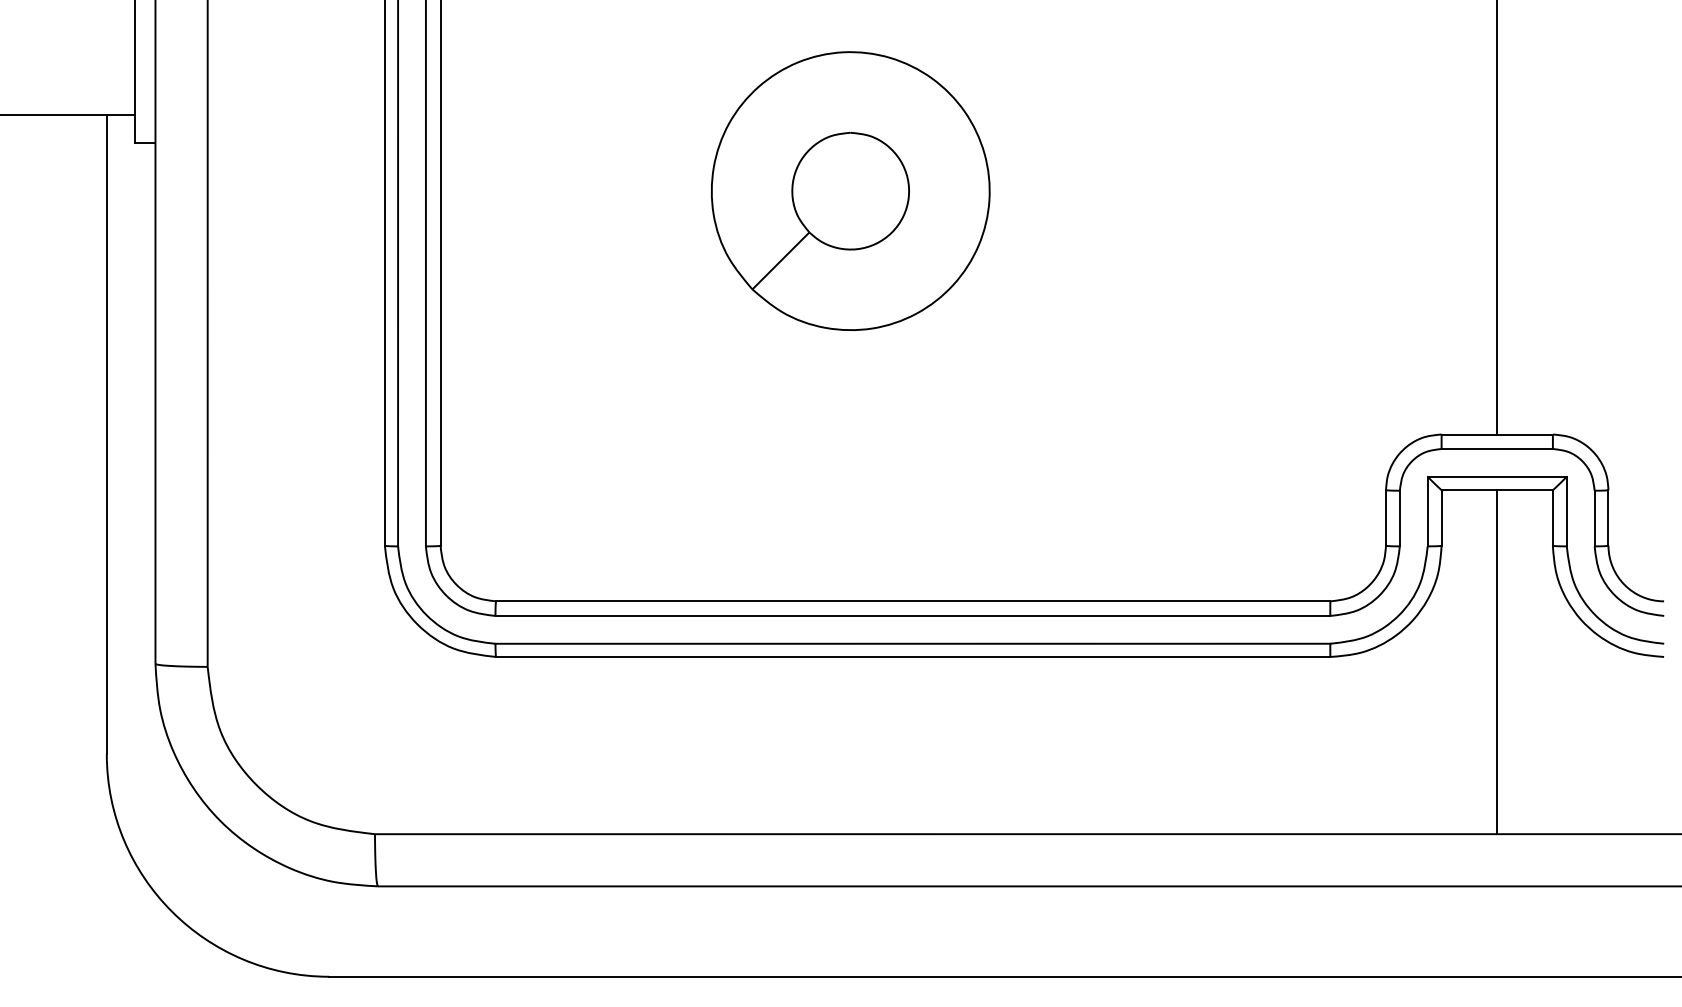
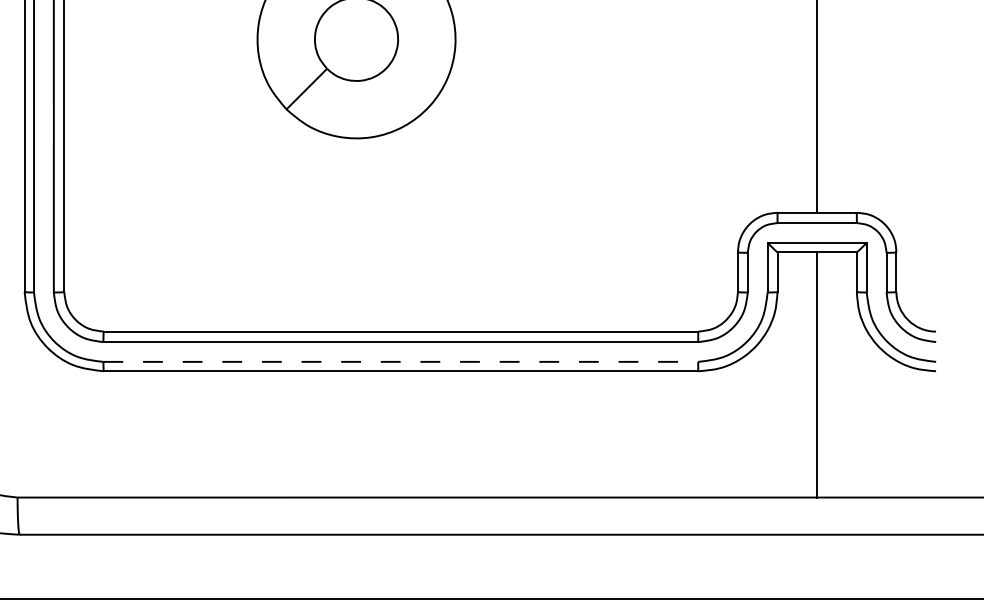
line: (913, 643) -> (401, 361), solid -> dashed

